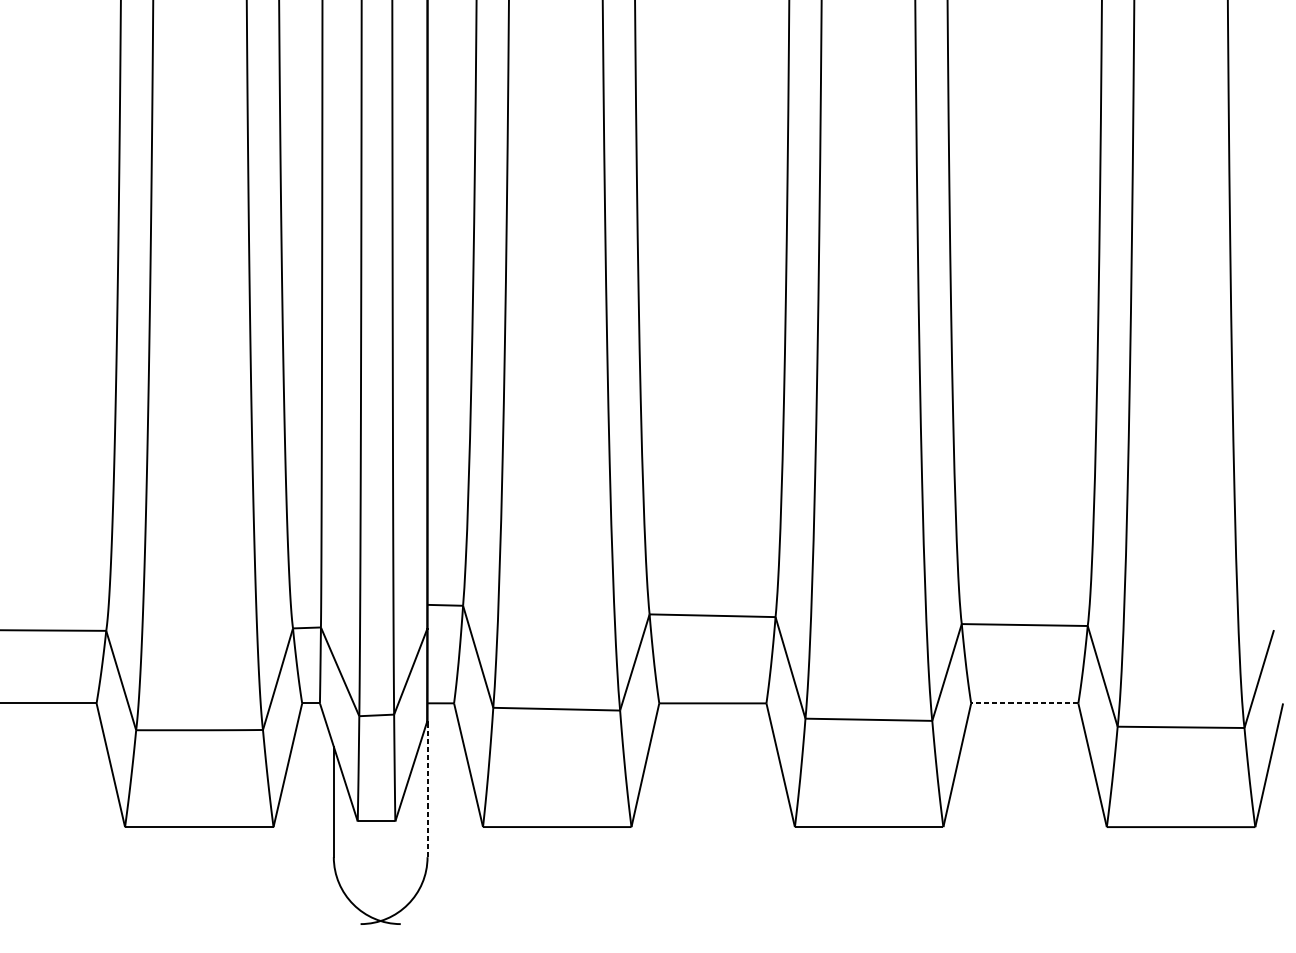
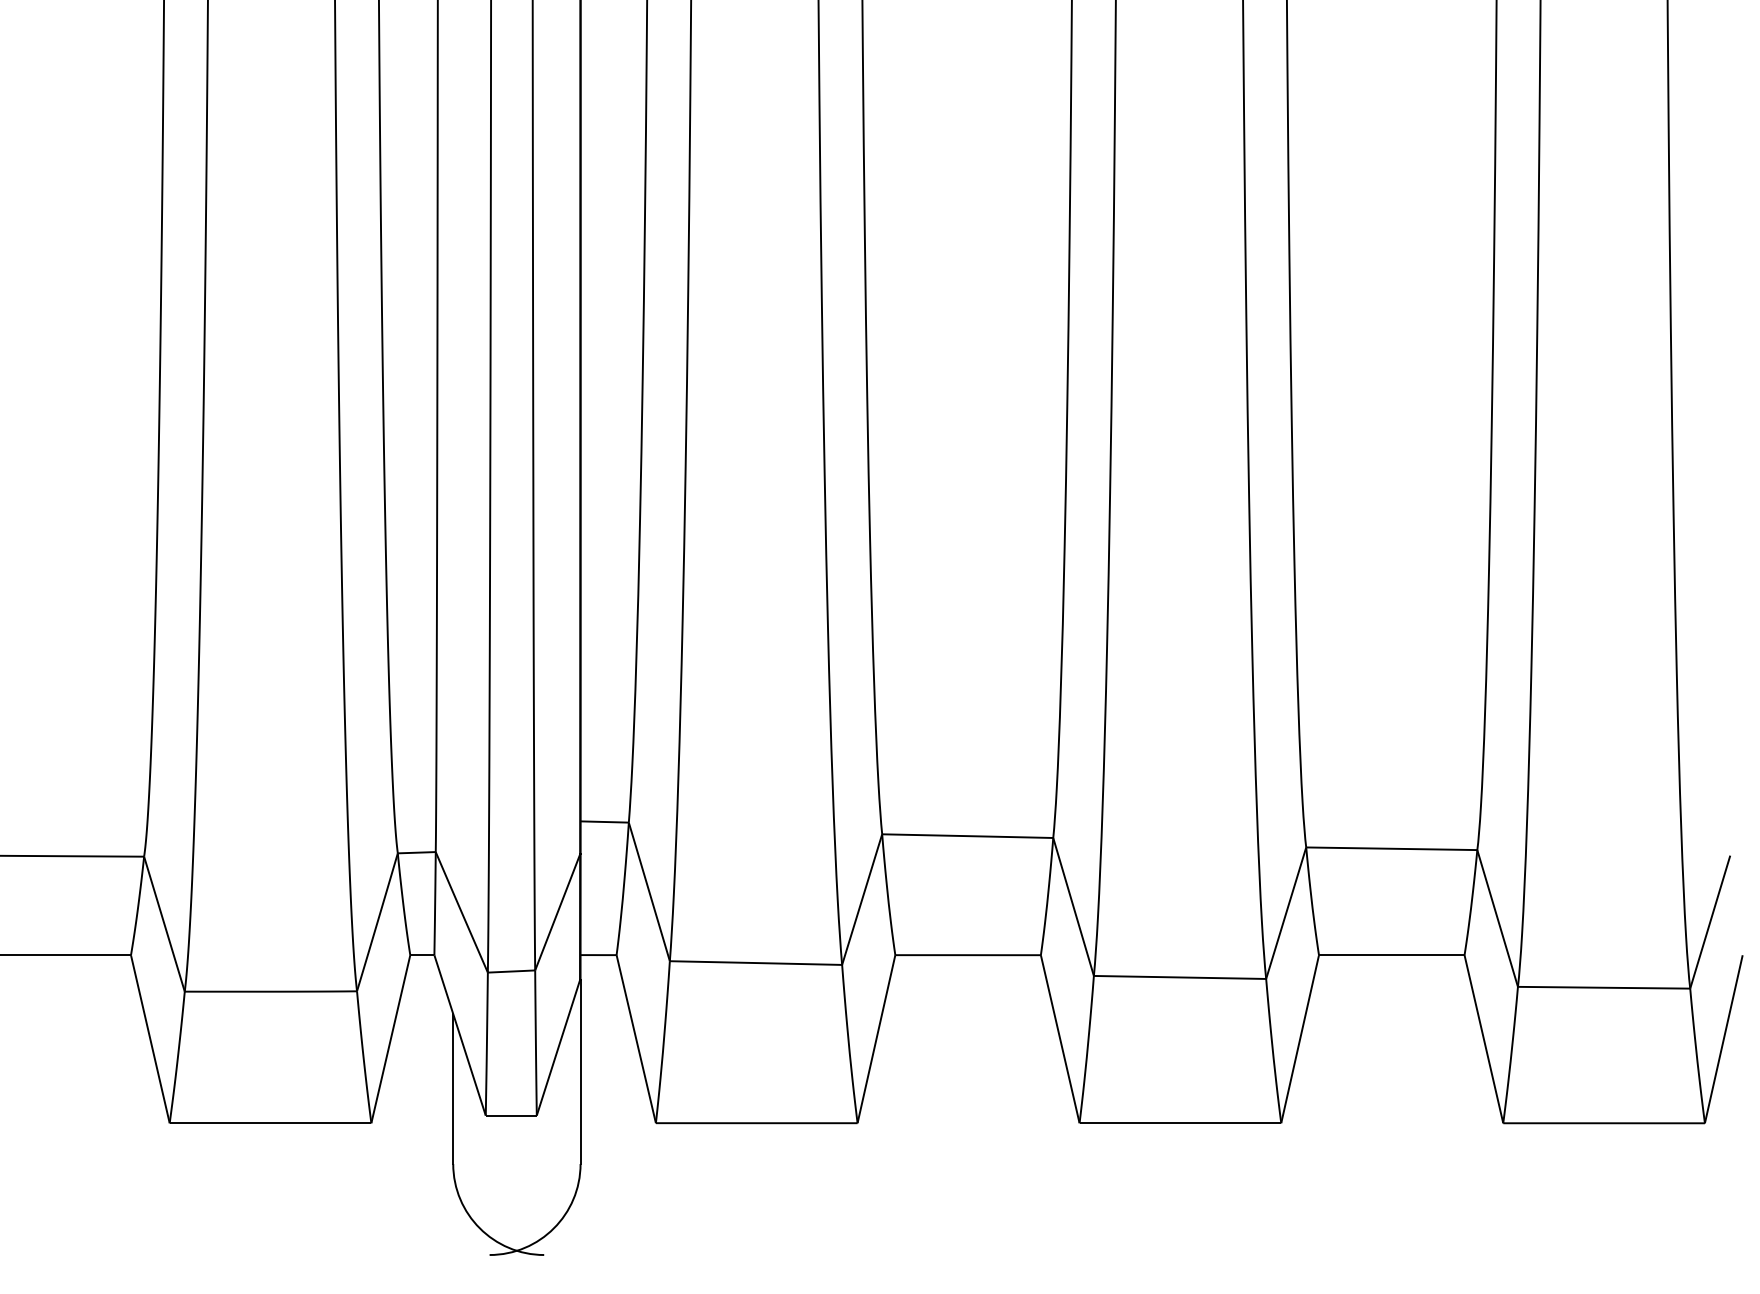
line: (1023, 703) -> (1390, 955), dashed -> solid
line: (427, 789) -> (580, 1072), dashed -> solid

